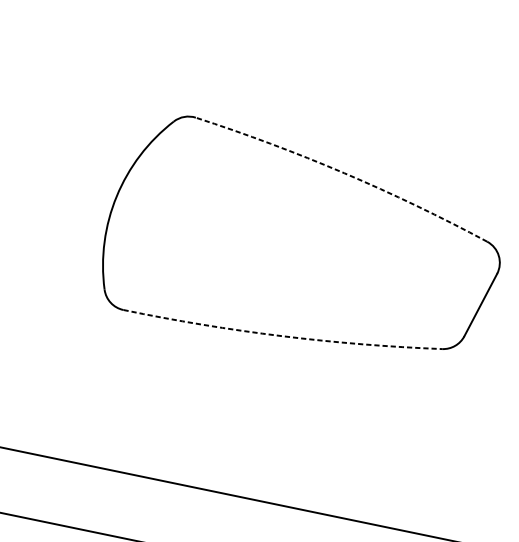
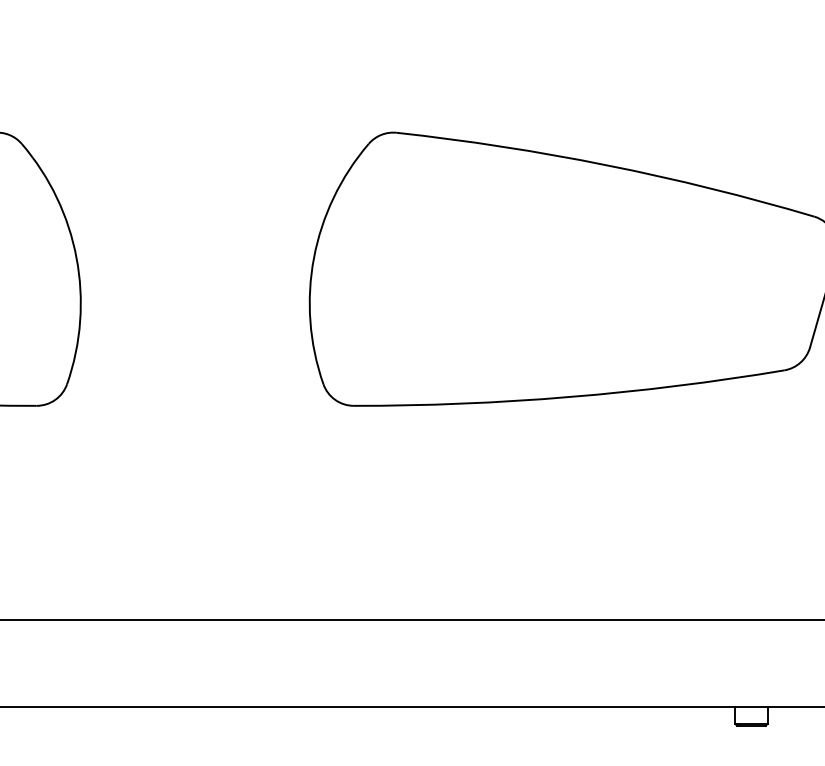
arc: (344, 173) -> (607, 165), dashed -> solid
arc: (281, 336) -> (569, 397), dashed -> solid

